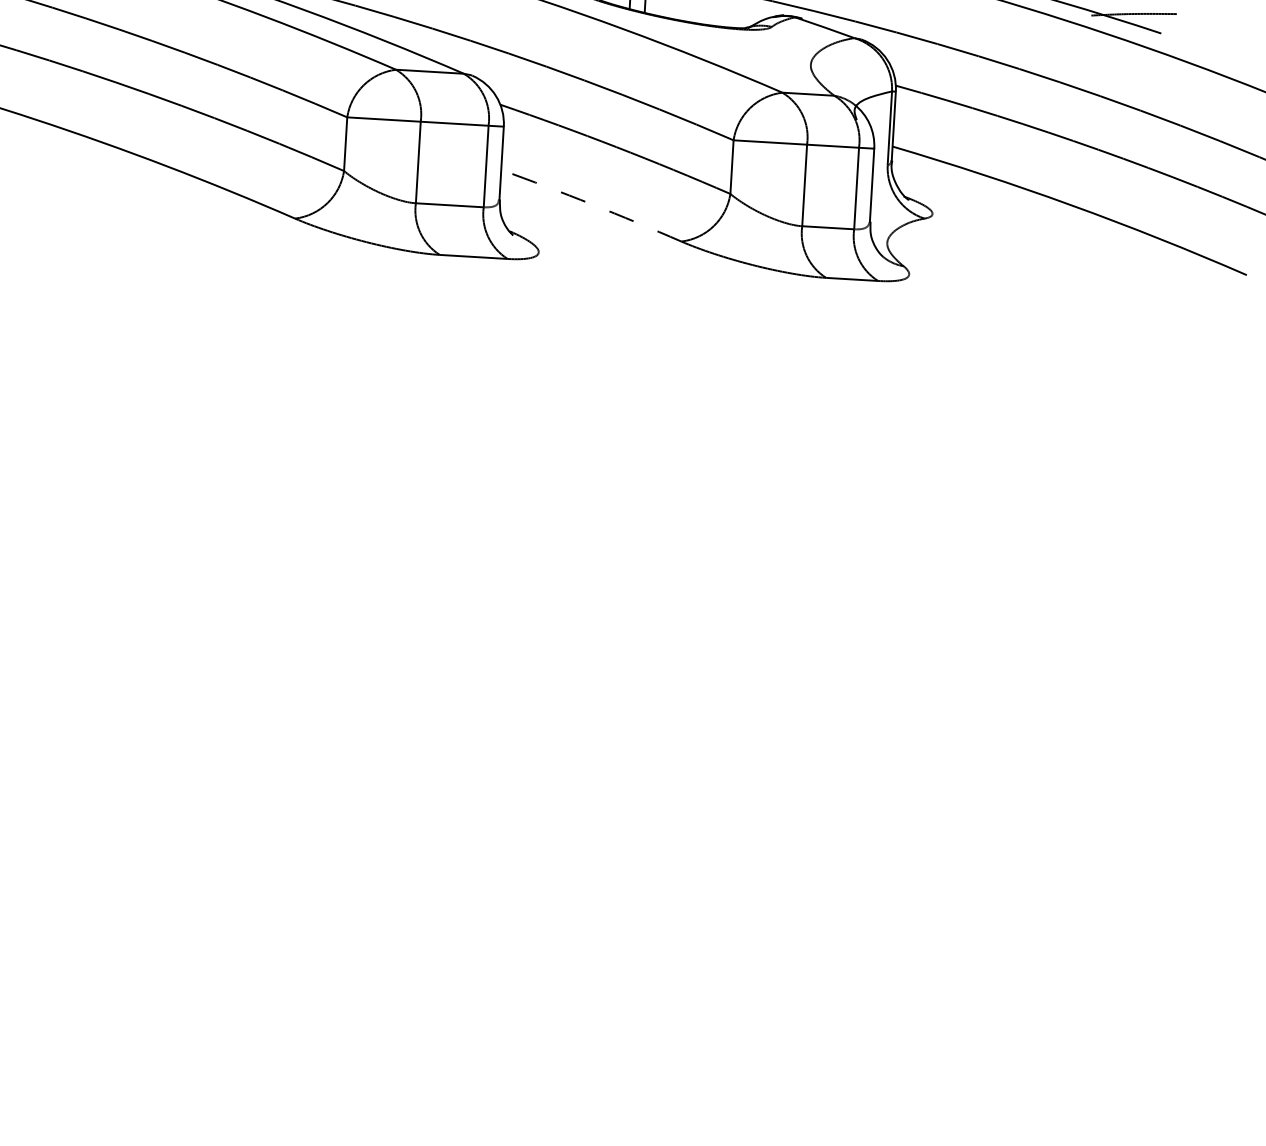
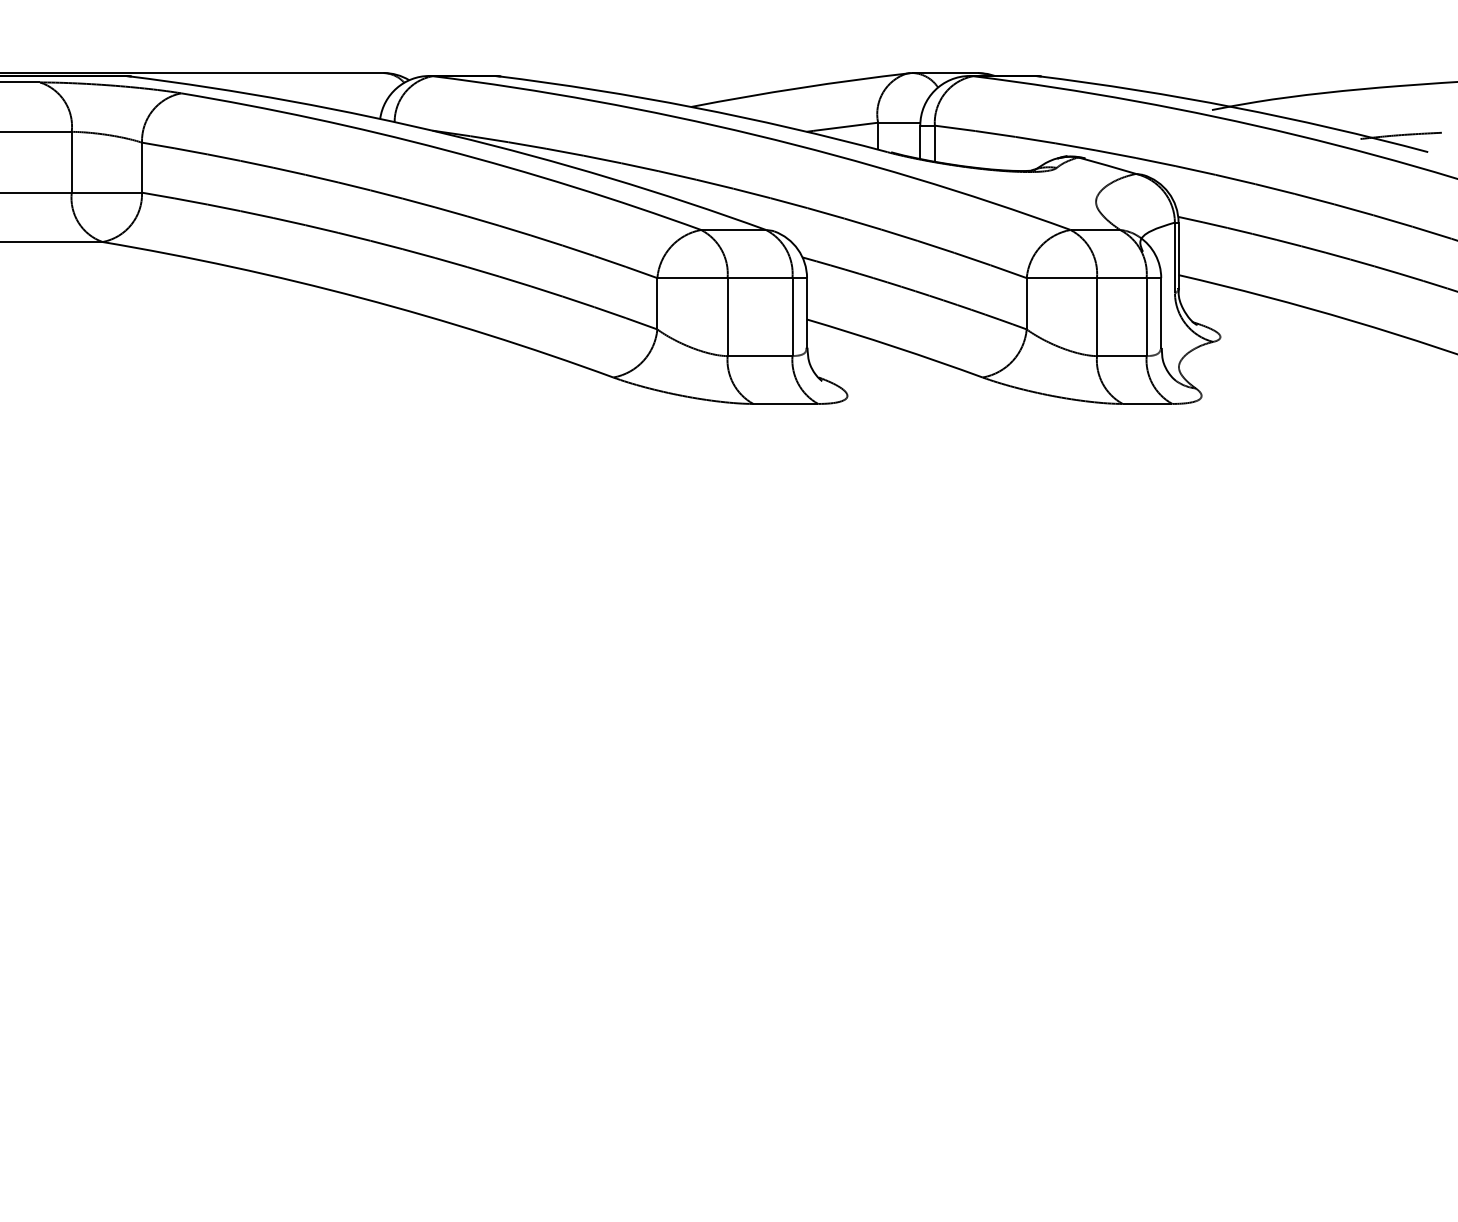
arc: (592, 204) -> (895, 347), dashed -> solid

